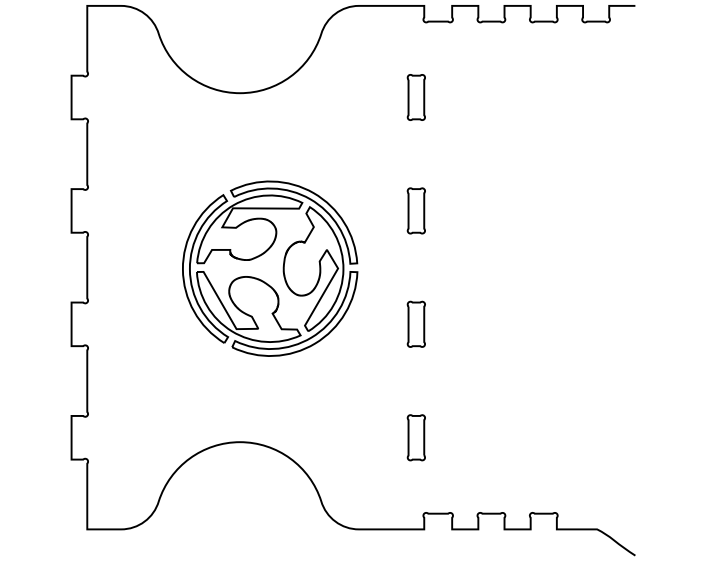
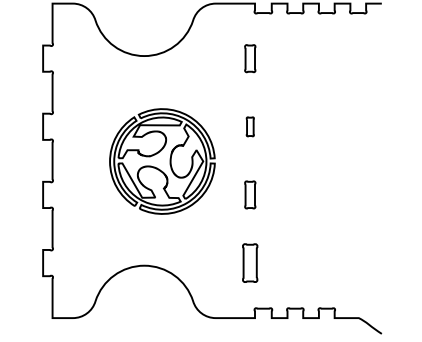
part: (416, 210) -> (250, 126), size x0.7
part: (416, 436) -> (250, 262), size x1.4

